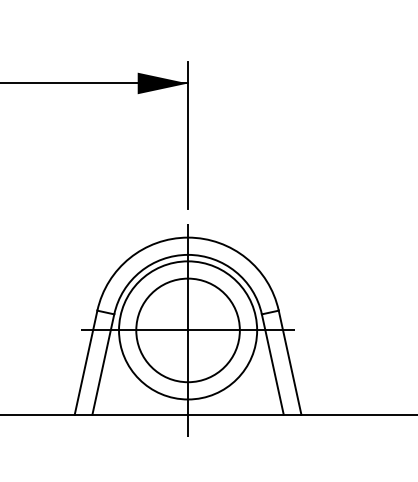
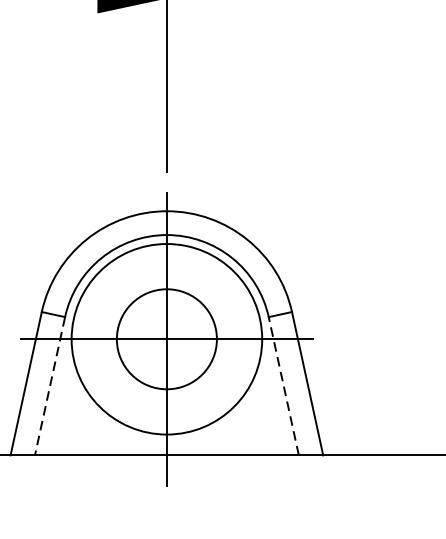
circle: (187, 330) -> (166, 339), size x0.7
line: (272, 363) -> (283, 384), solid -> dashed
line: (103, 364) -> (50, 386), solid -> dashed

